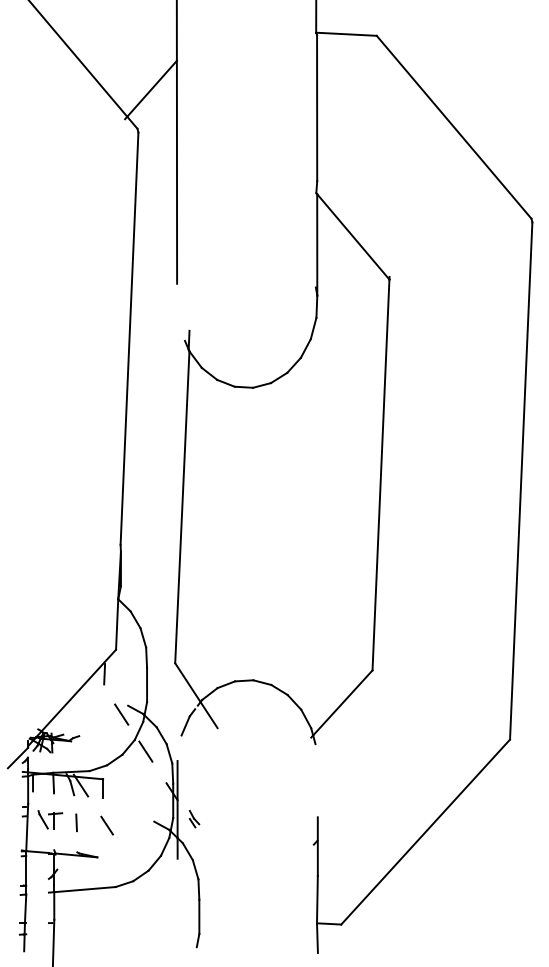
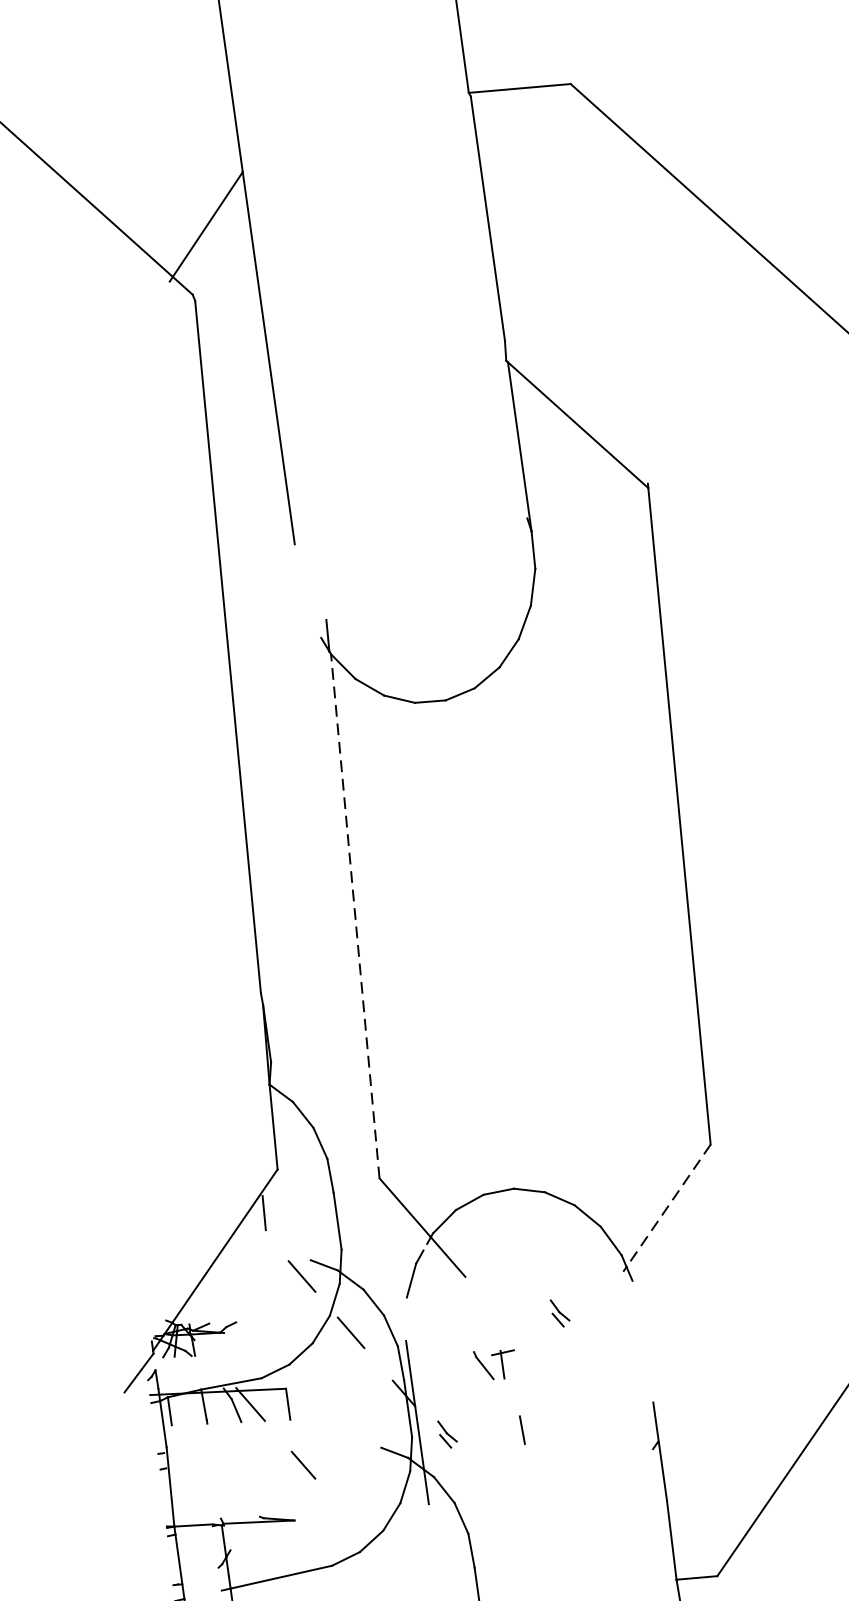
line: (182, 506) -> (355, 914), solid -> dashed
line: (342, 703) -> (668, 1206), solid -> dashed
part: (270, 757) -> (560, 1313), added
part: (50, 819) -> (495, 1363), moved
line: (76, 822) -> (522, 1429), moved

